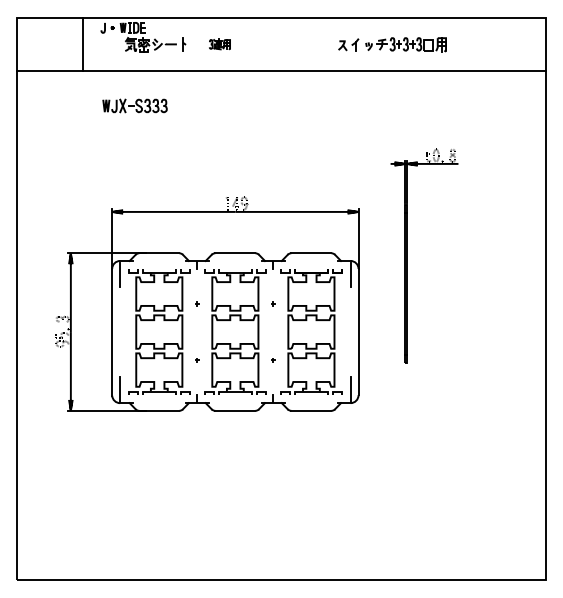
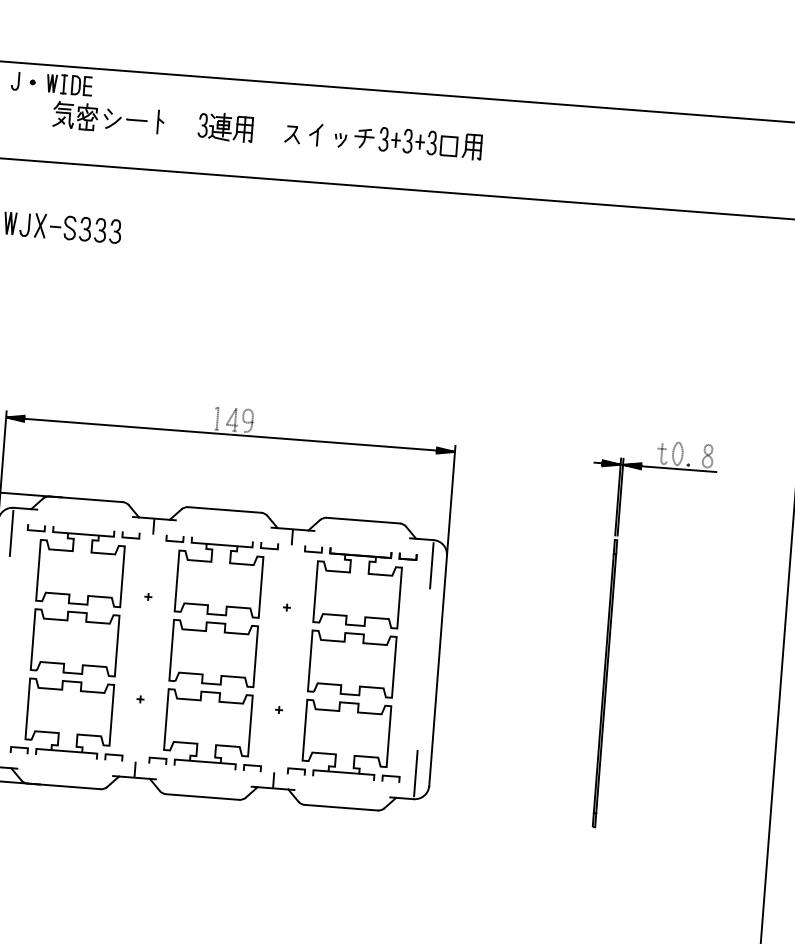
part: (219, 44) -> (225, 127), size x1.43
part: (392, 44) -> (383, 139), moved
part: (407, 255) -> (611, 631), moved

